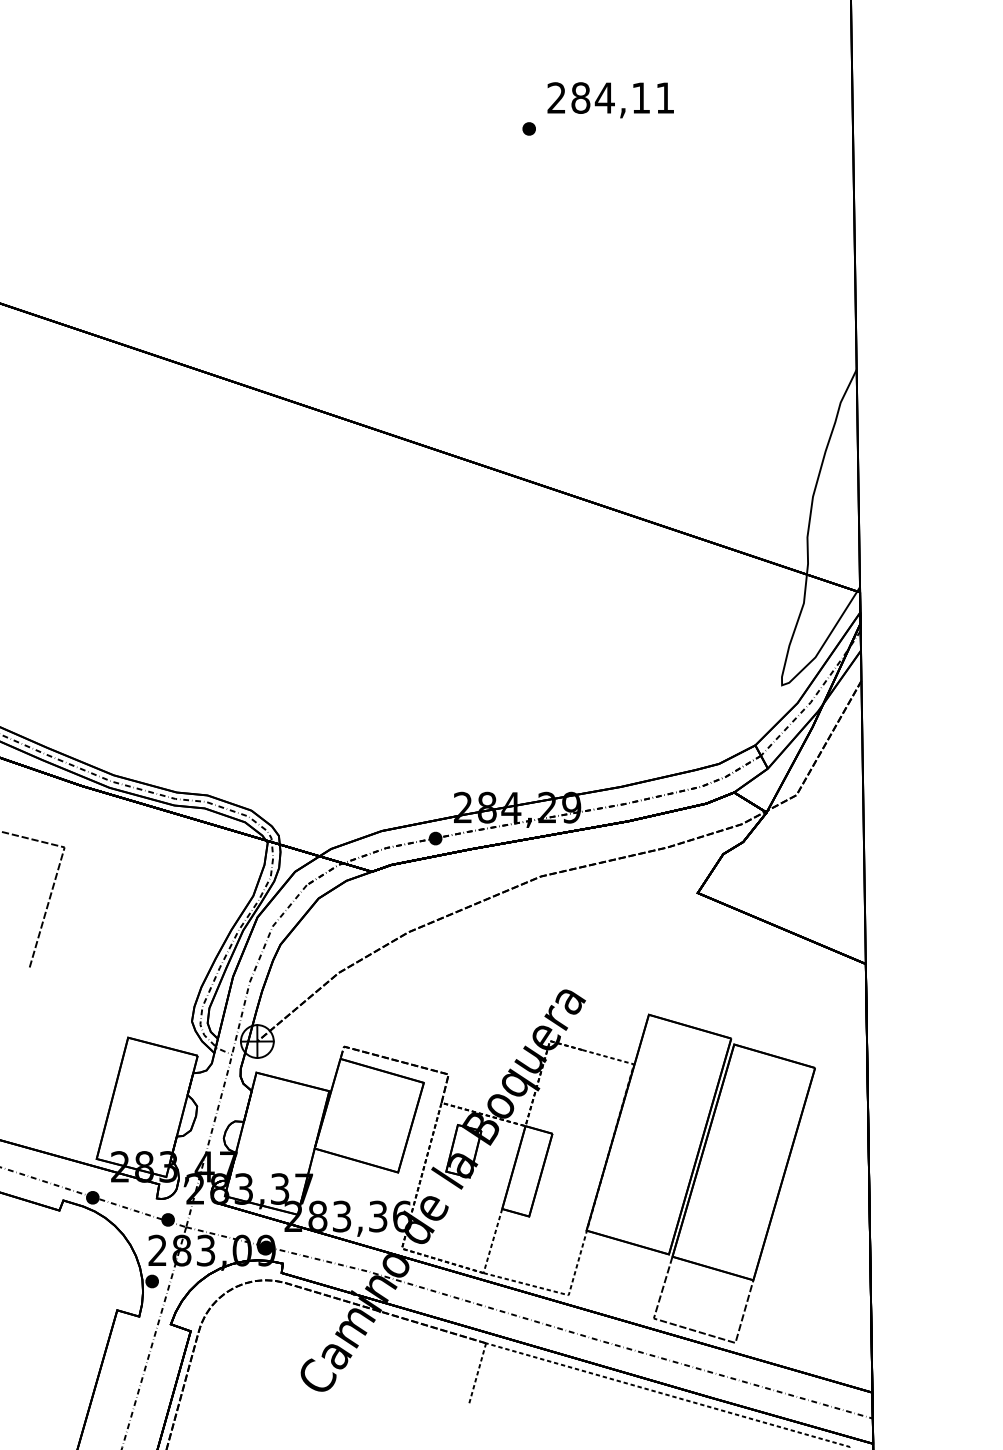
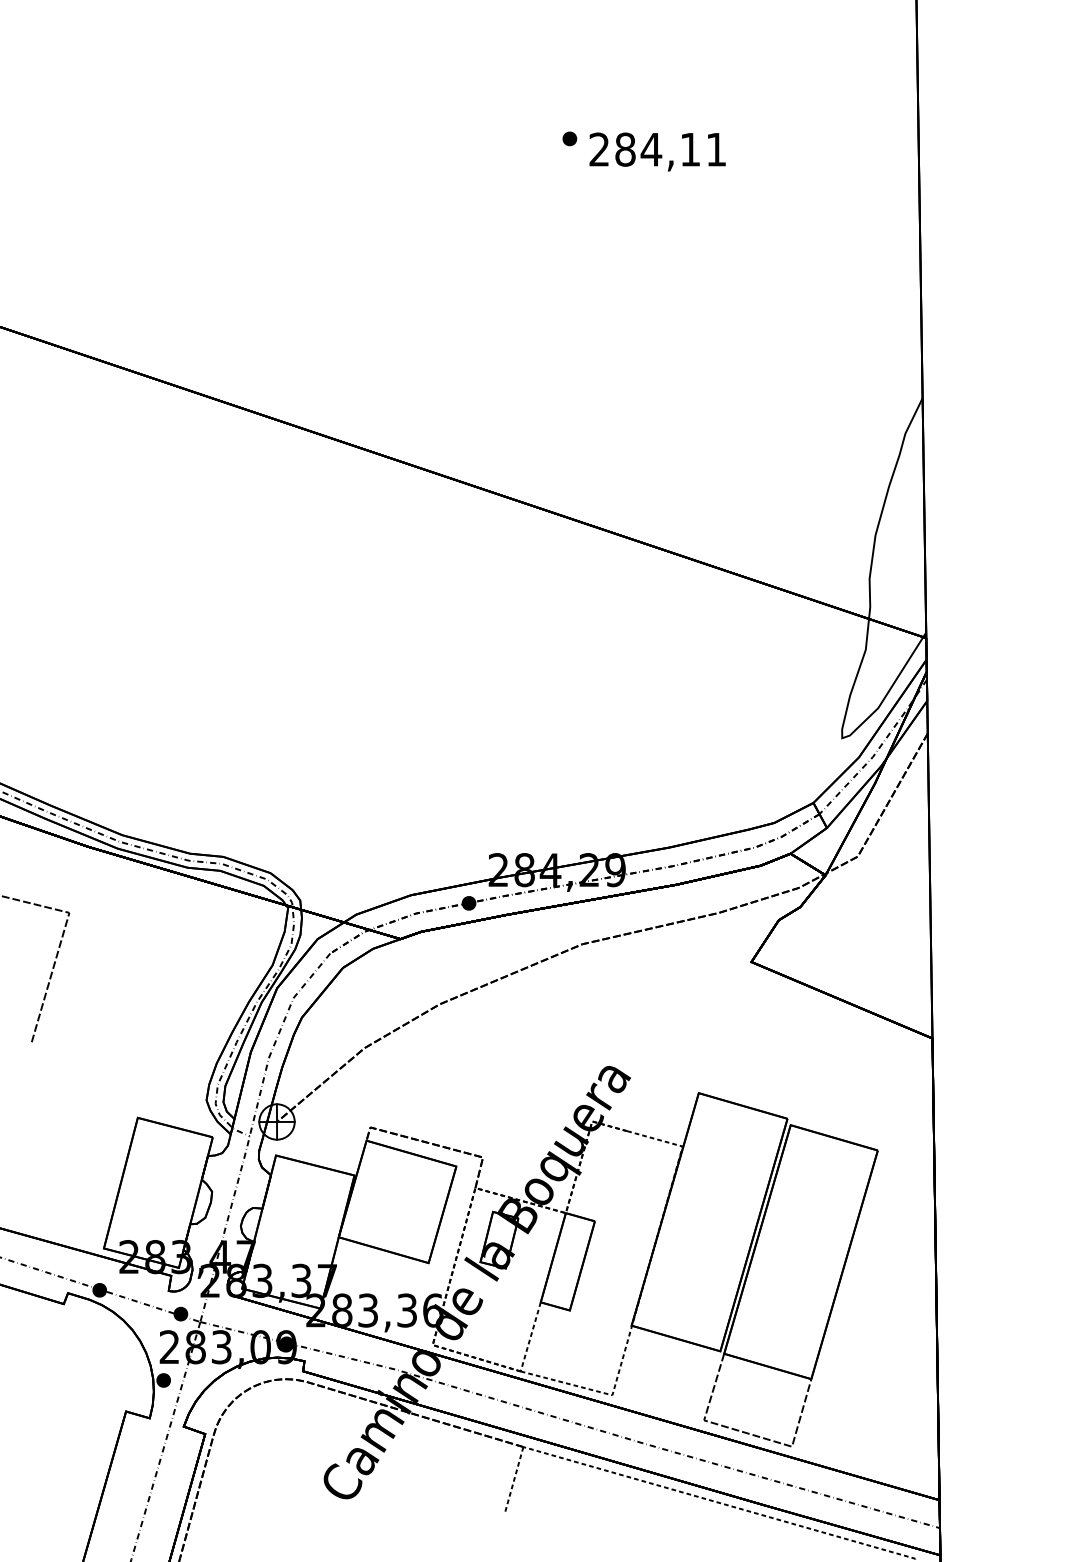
text: (610, 99) -> (657, 151), moved

